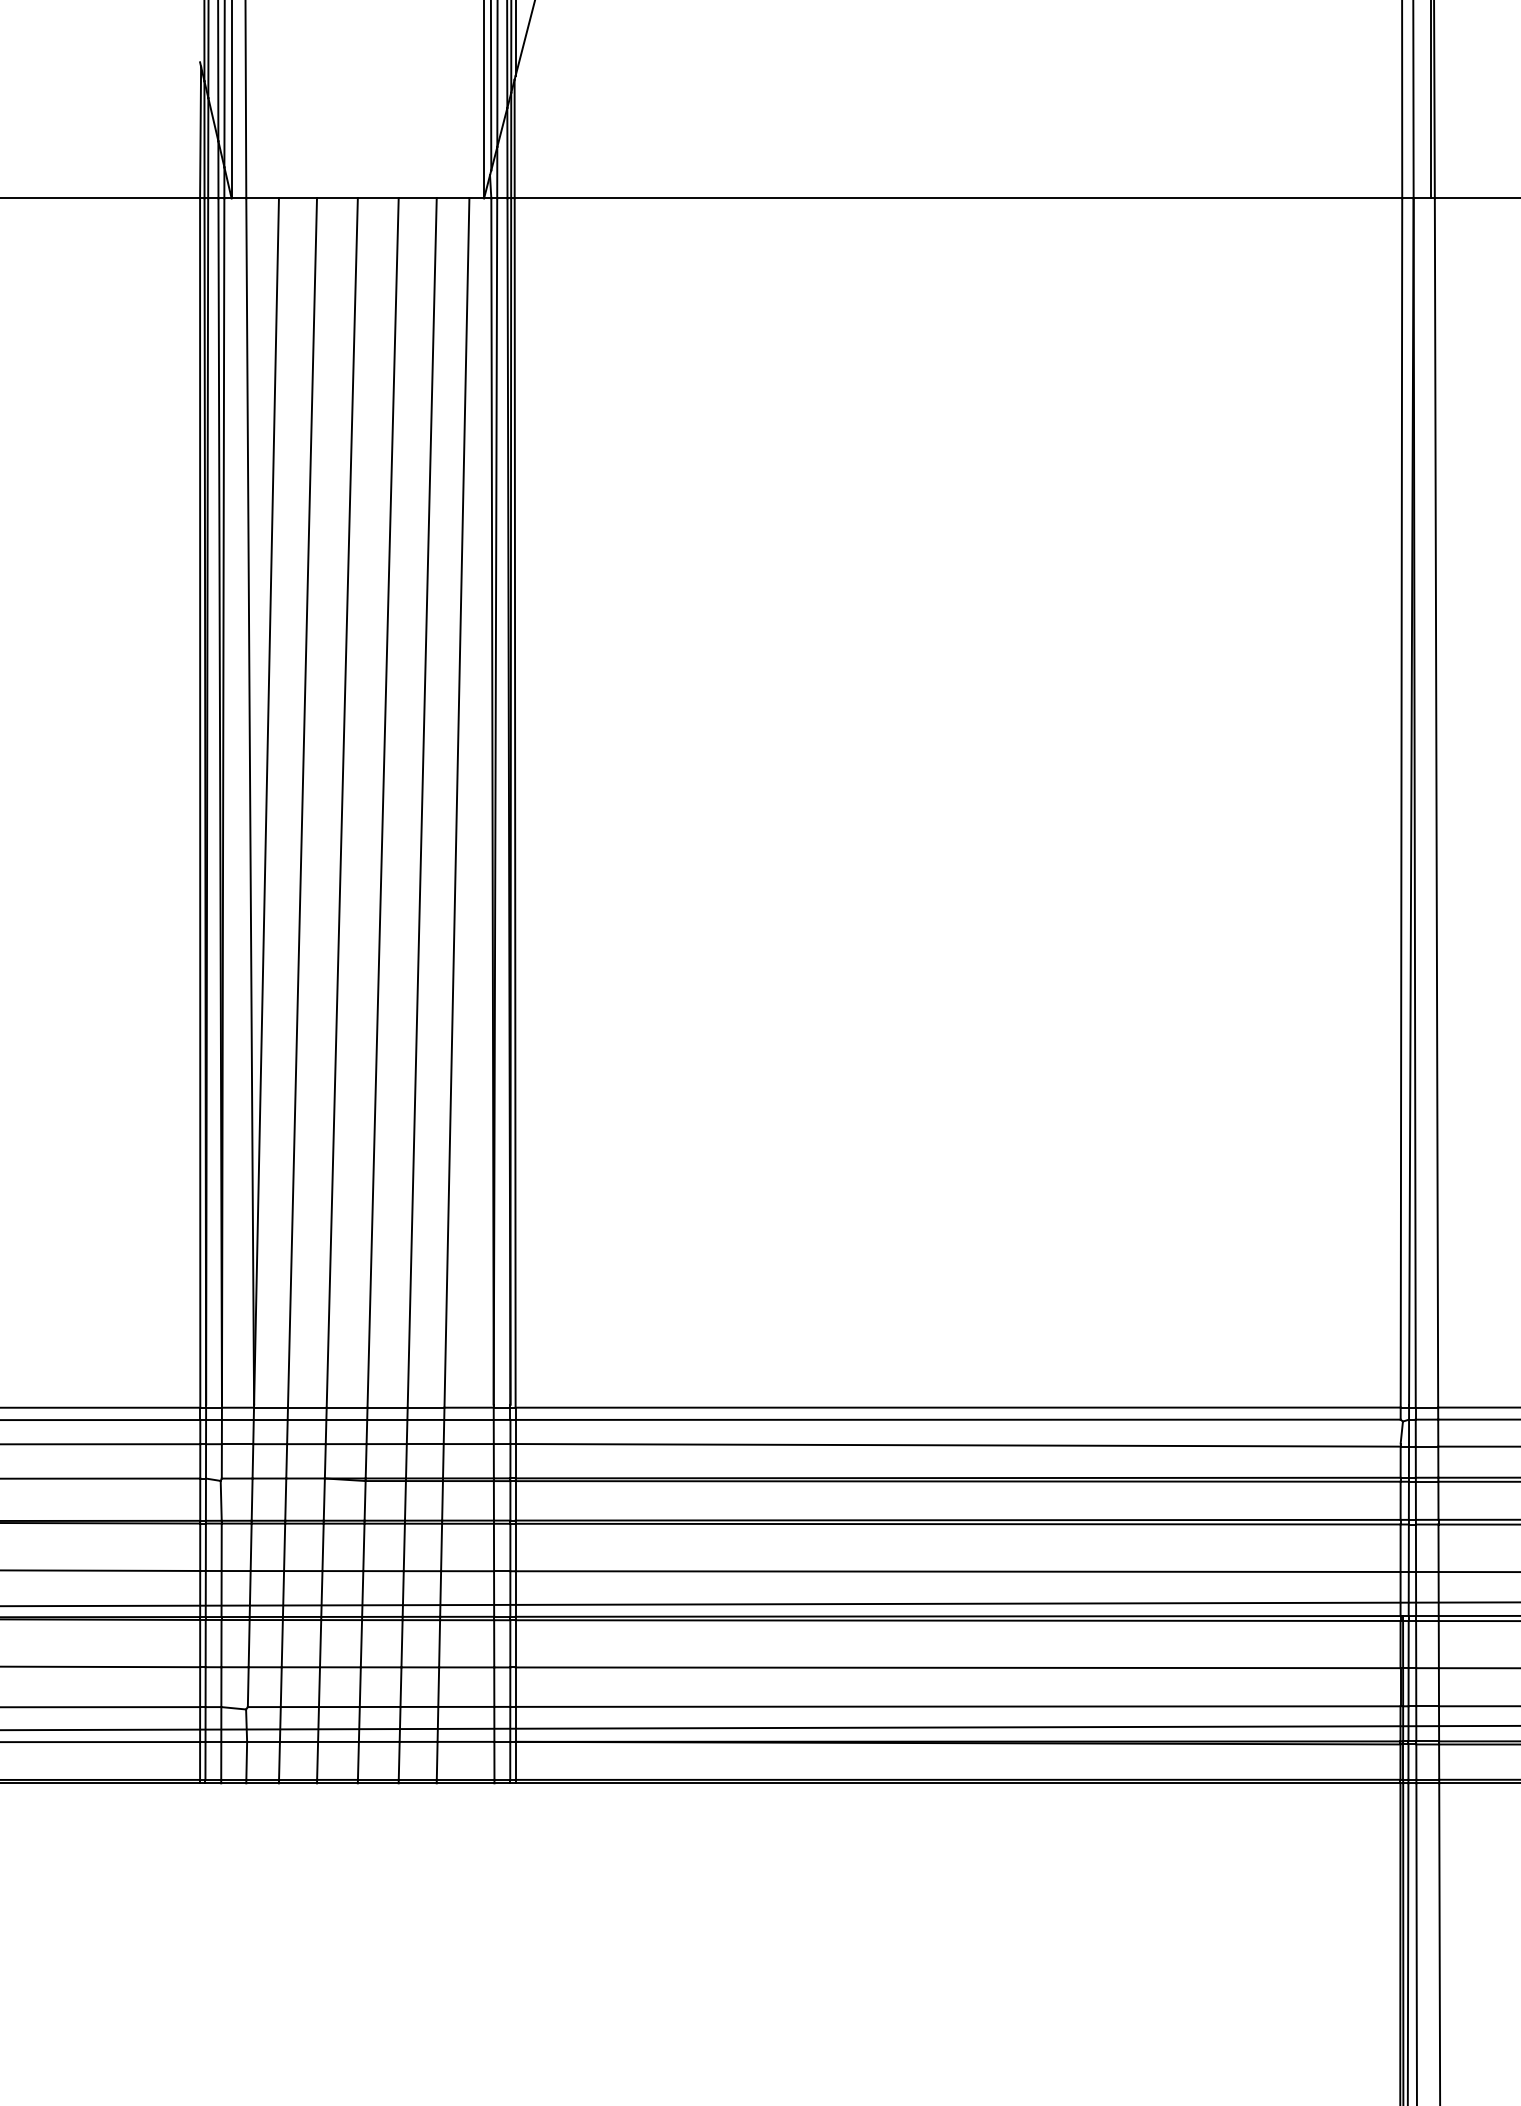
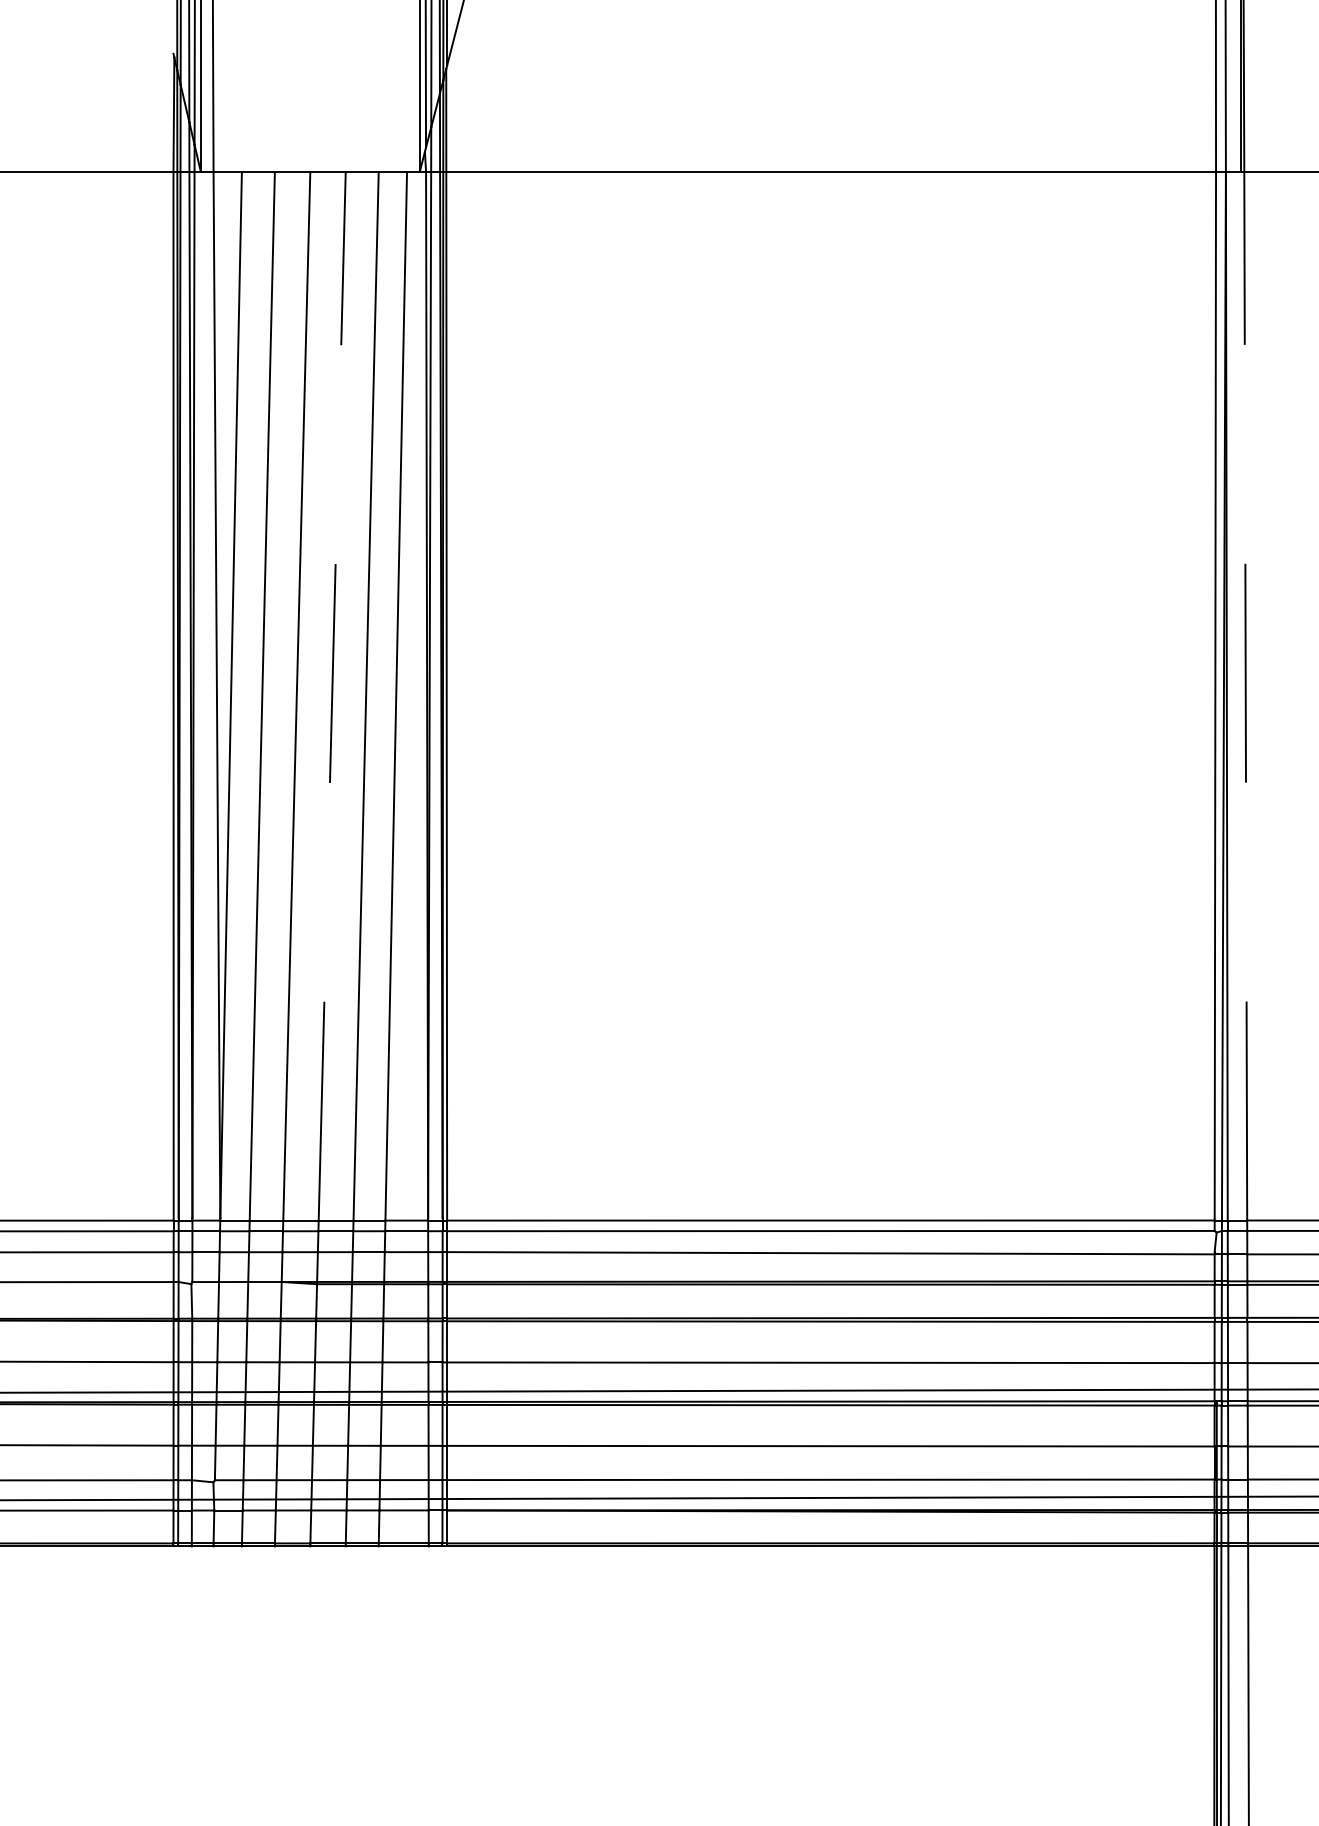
line: (1436, 802) -> (1245, 695), solid -> dashed
line: (383, 803) -> (332, 696), solid -> dashed

